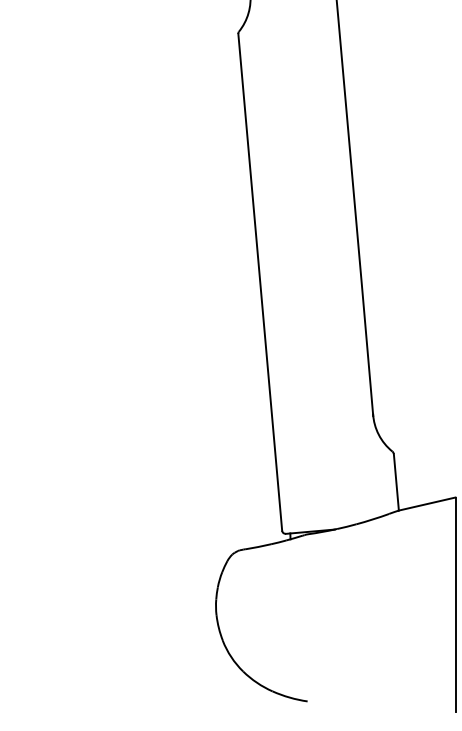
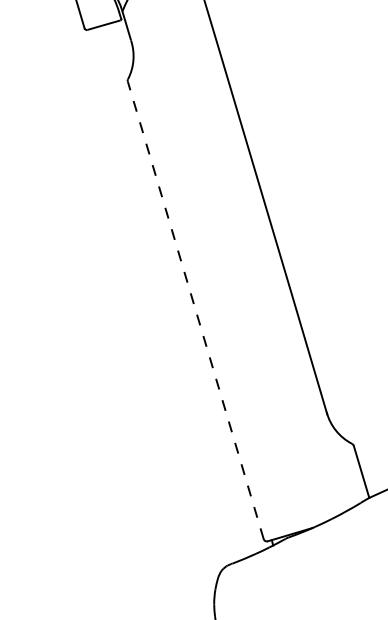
line: (260, 281) -> (195, 309), solid -> dashed

